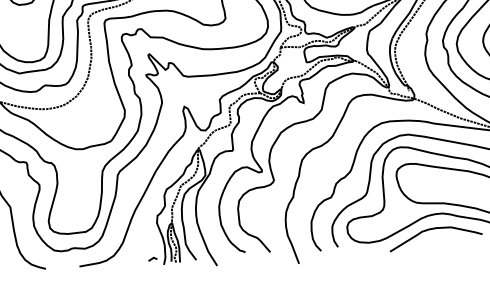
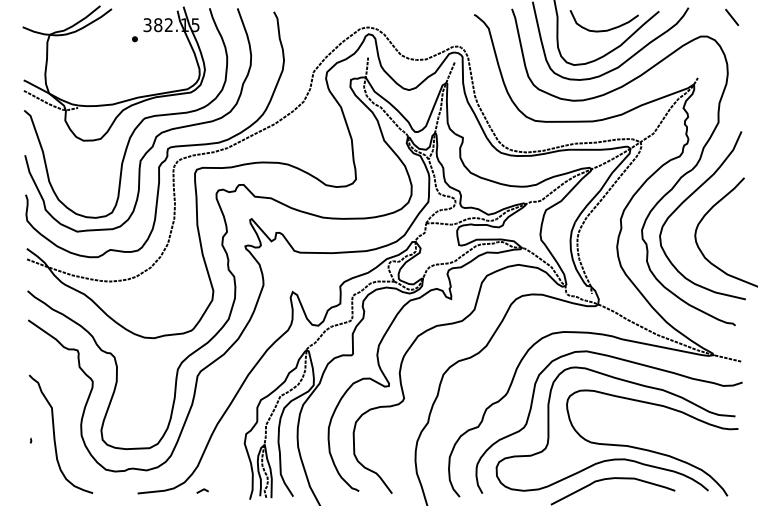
line: (152, 258) -> (202, 490), moved

